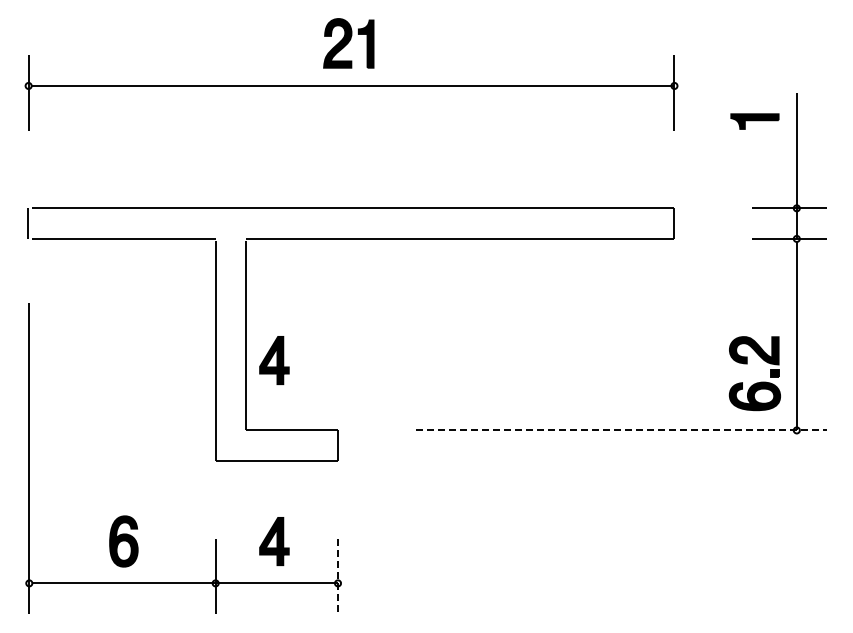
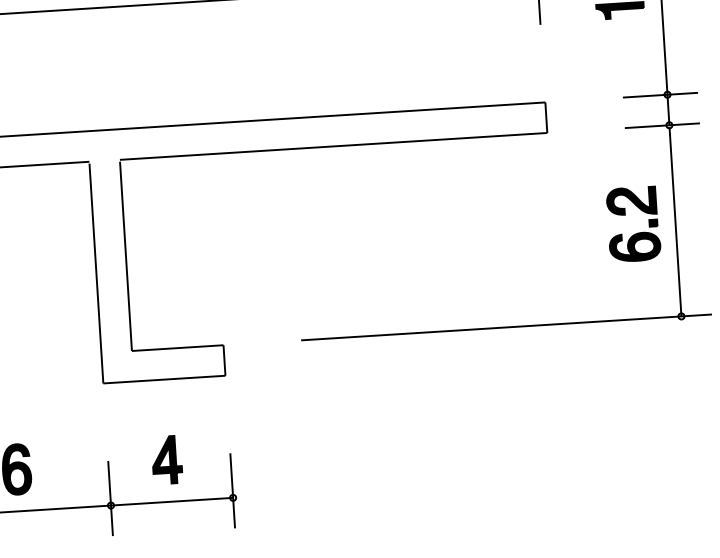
part: (274, 360) -> (155, 279), removed
part: (756, 382) -> (635, 233), moved
line: (621, 430) -> (506, 327), dashed -> solid
line: (338, 576) -> (233, 490), dashed -> solid

